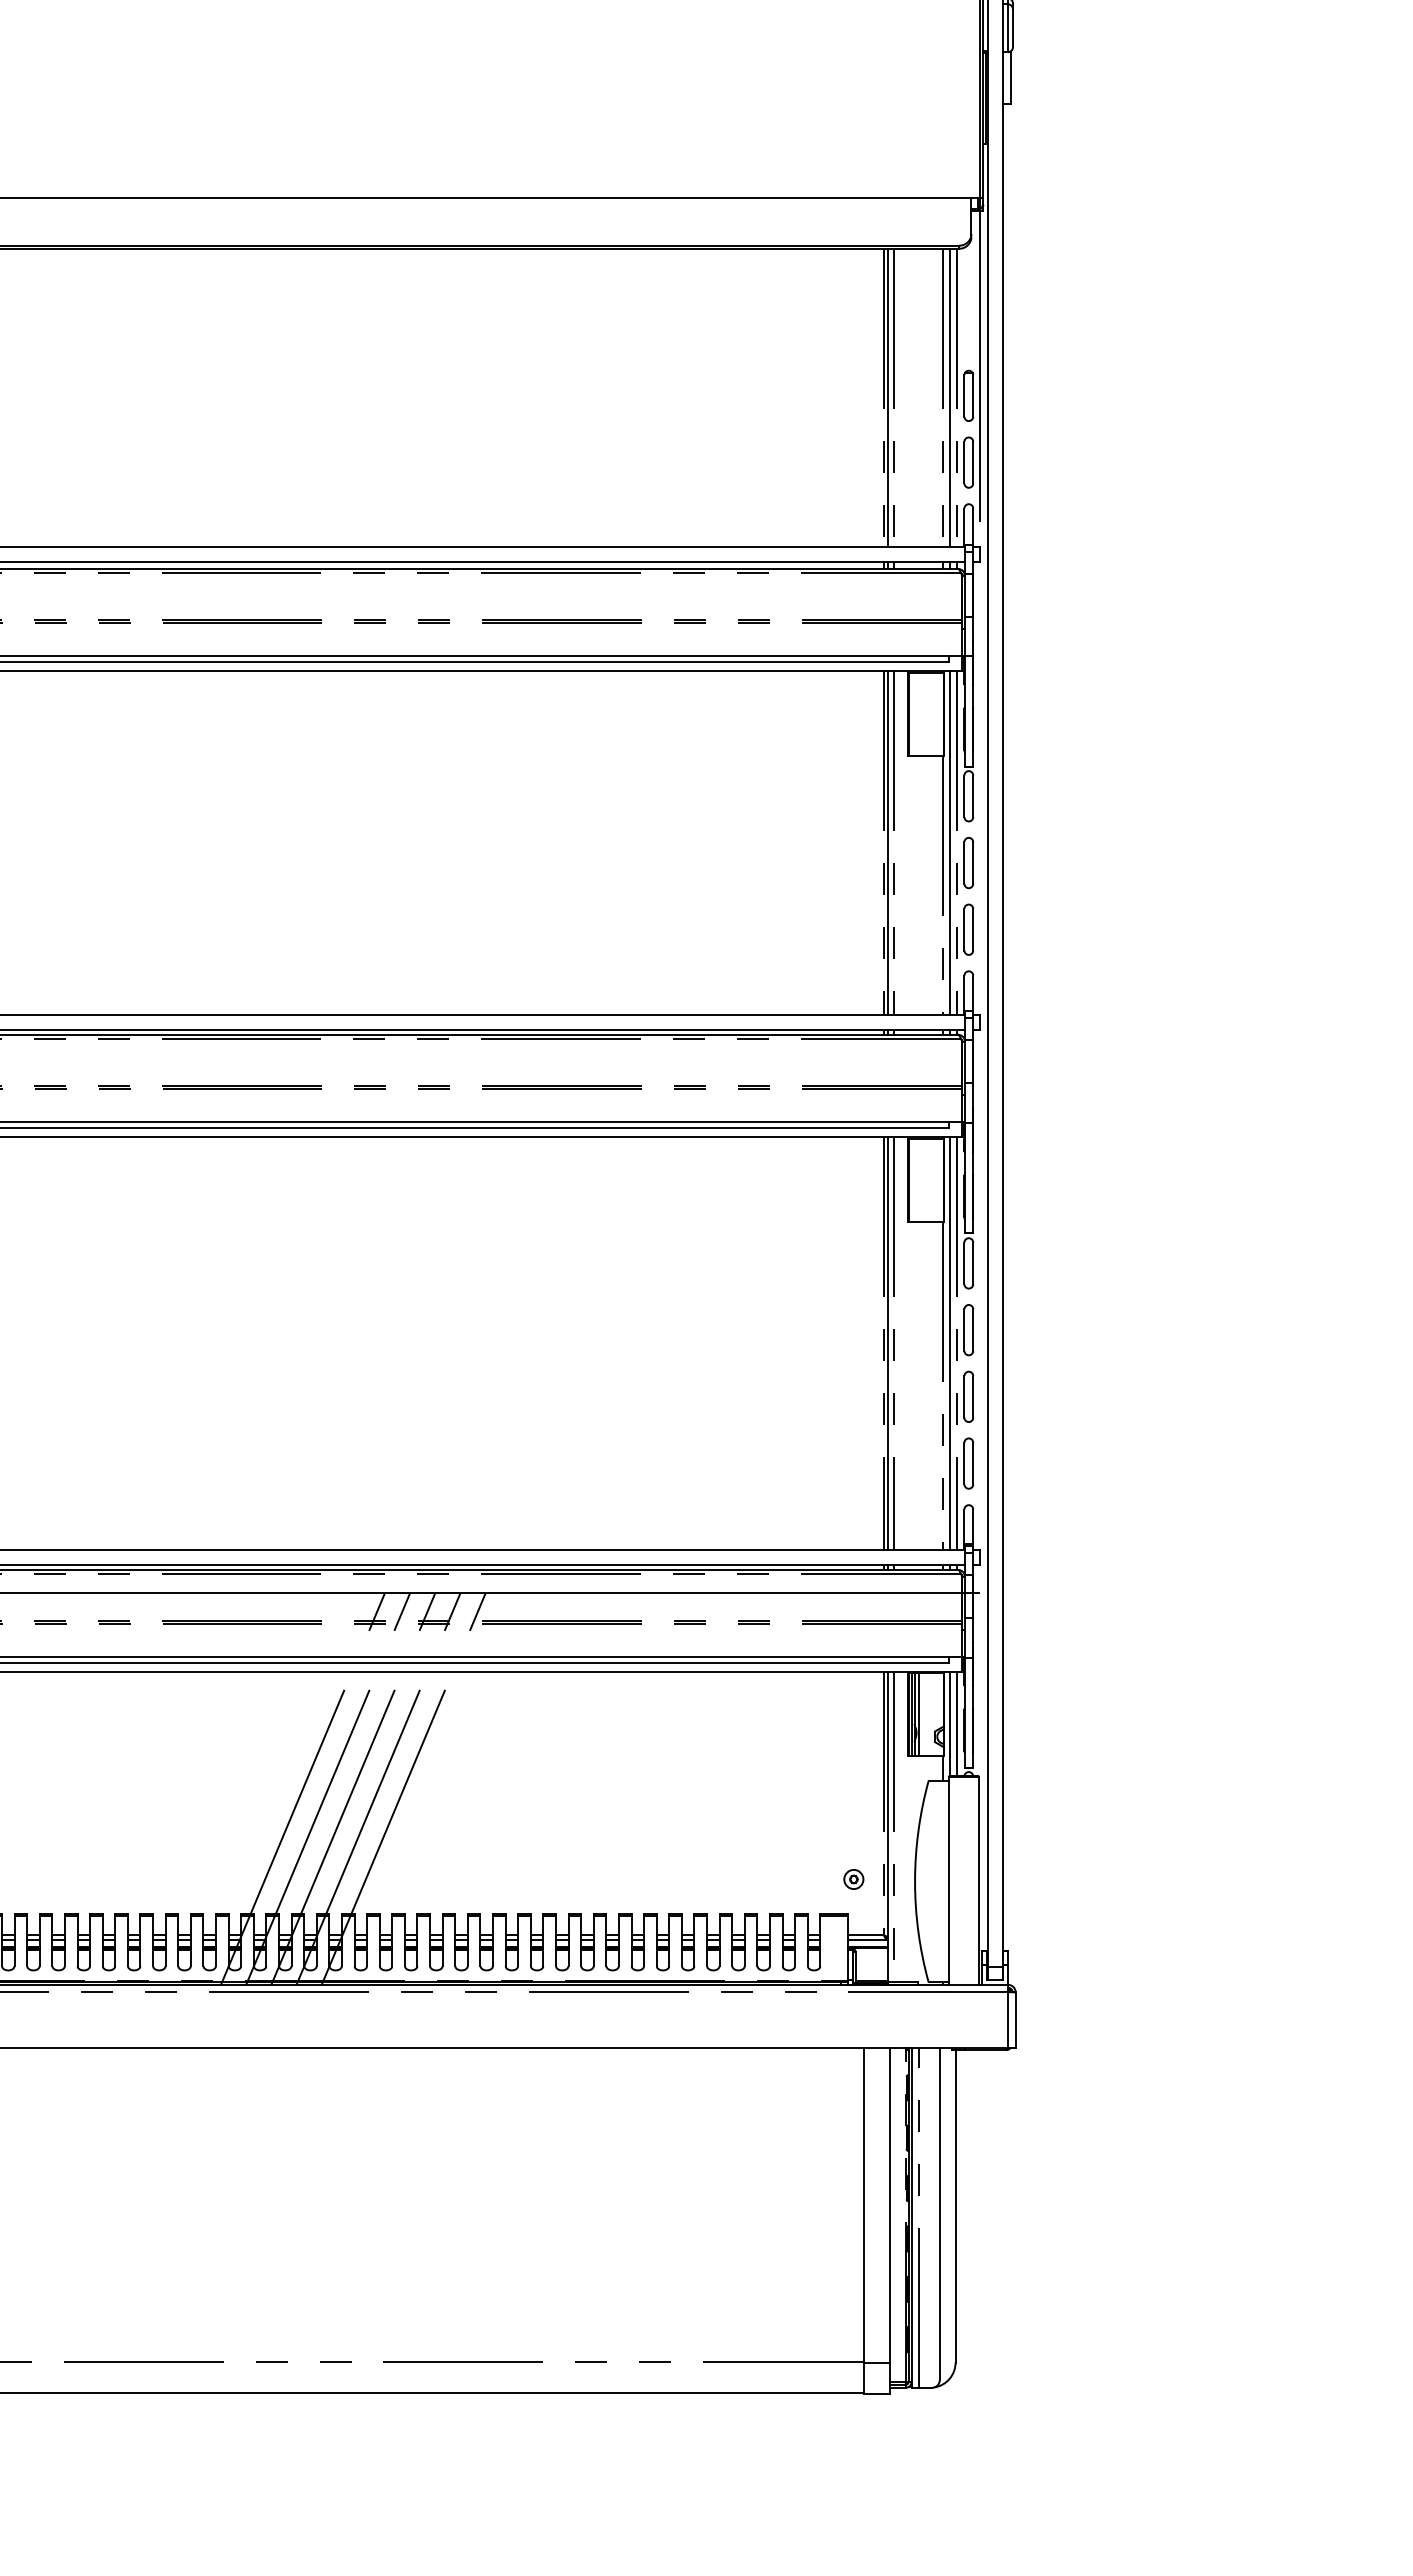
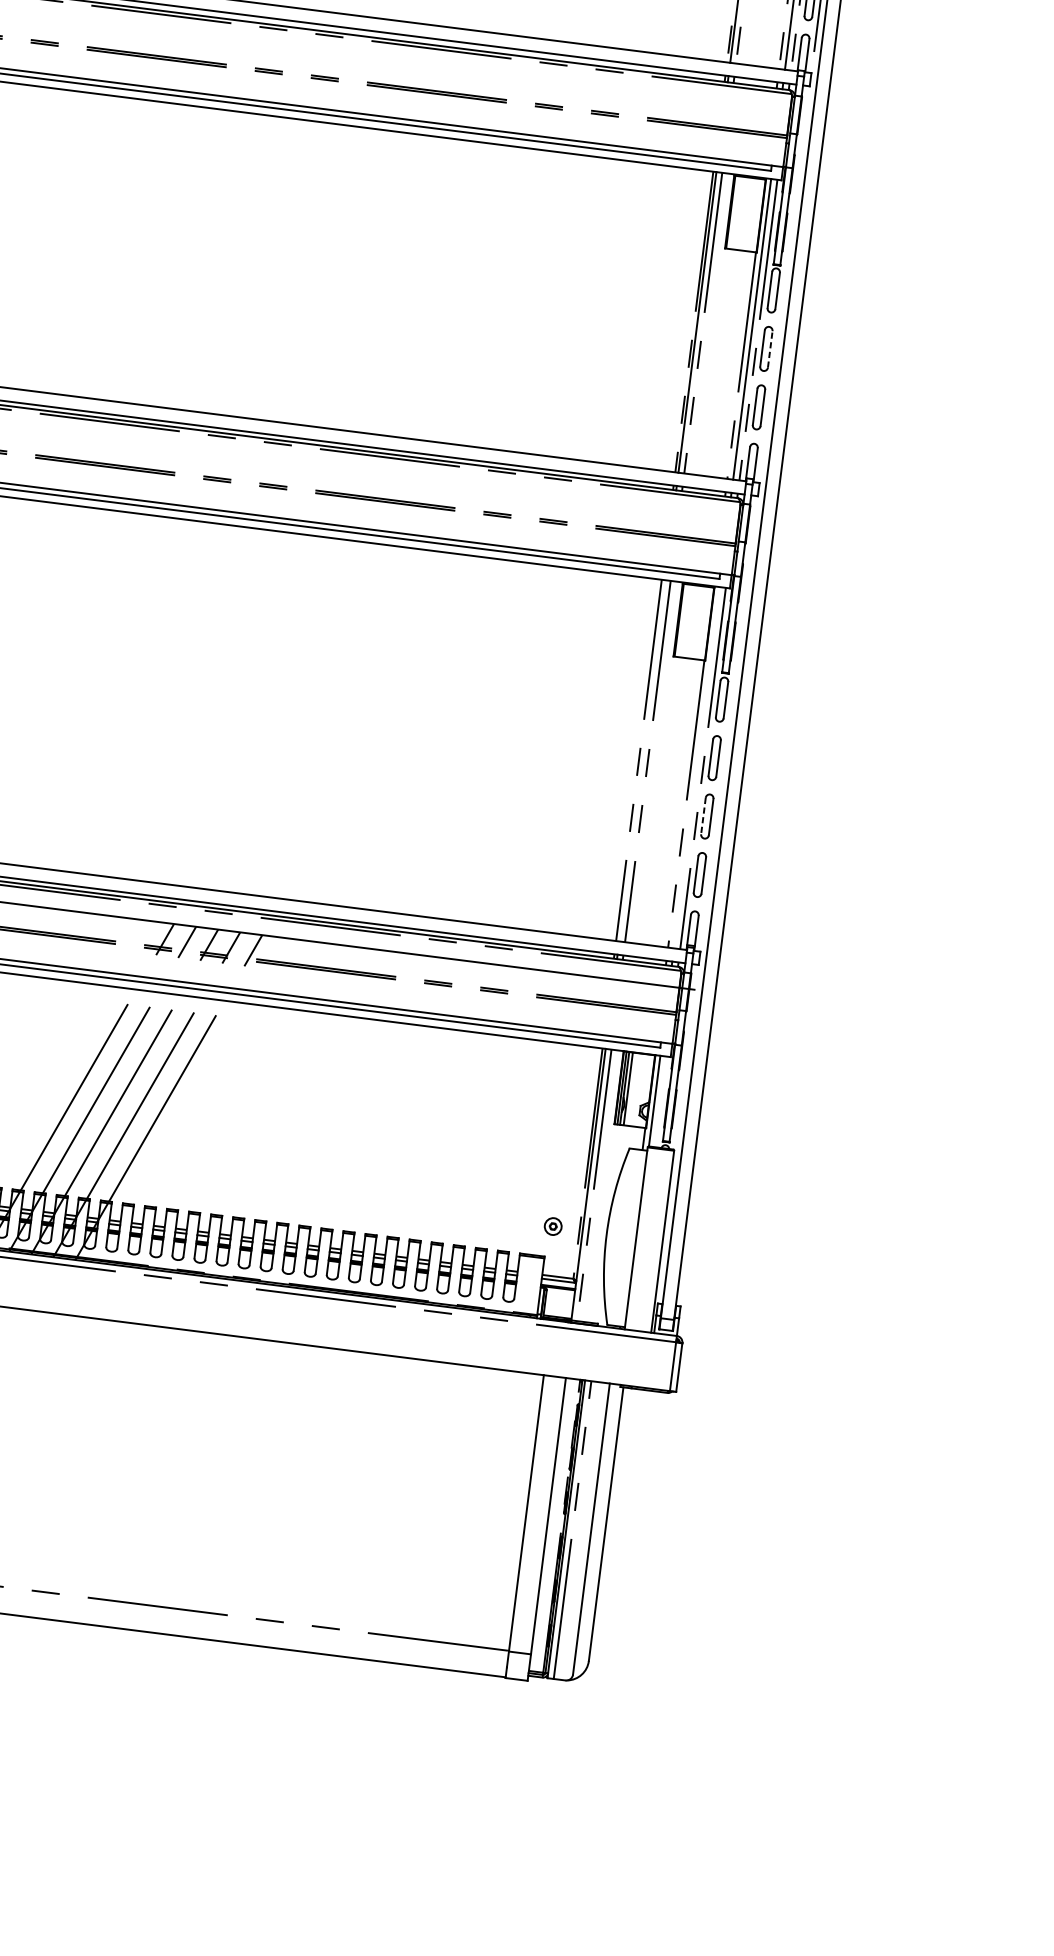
line: (973, 863) -> (770, 349), solid -> dashed
line: (887, 1343) -> (641, 760), removed
line: (950, 1343) -> (697, 767), removed
line: (964, 1396) -> (703, 815), solid -> dashed
line: (957, 1723) -> (661, 1101), removed

